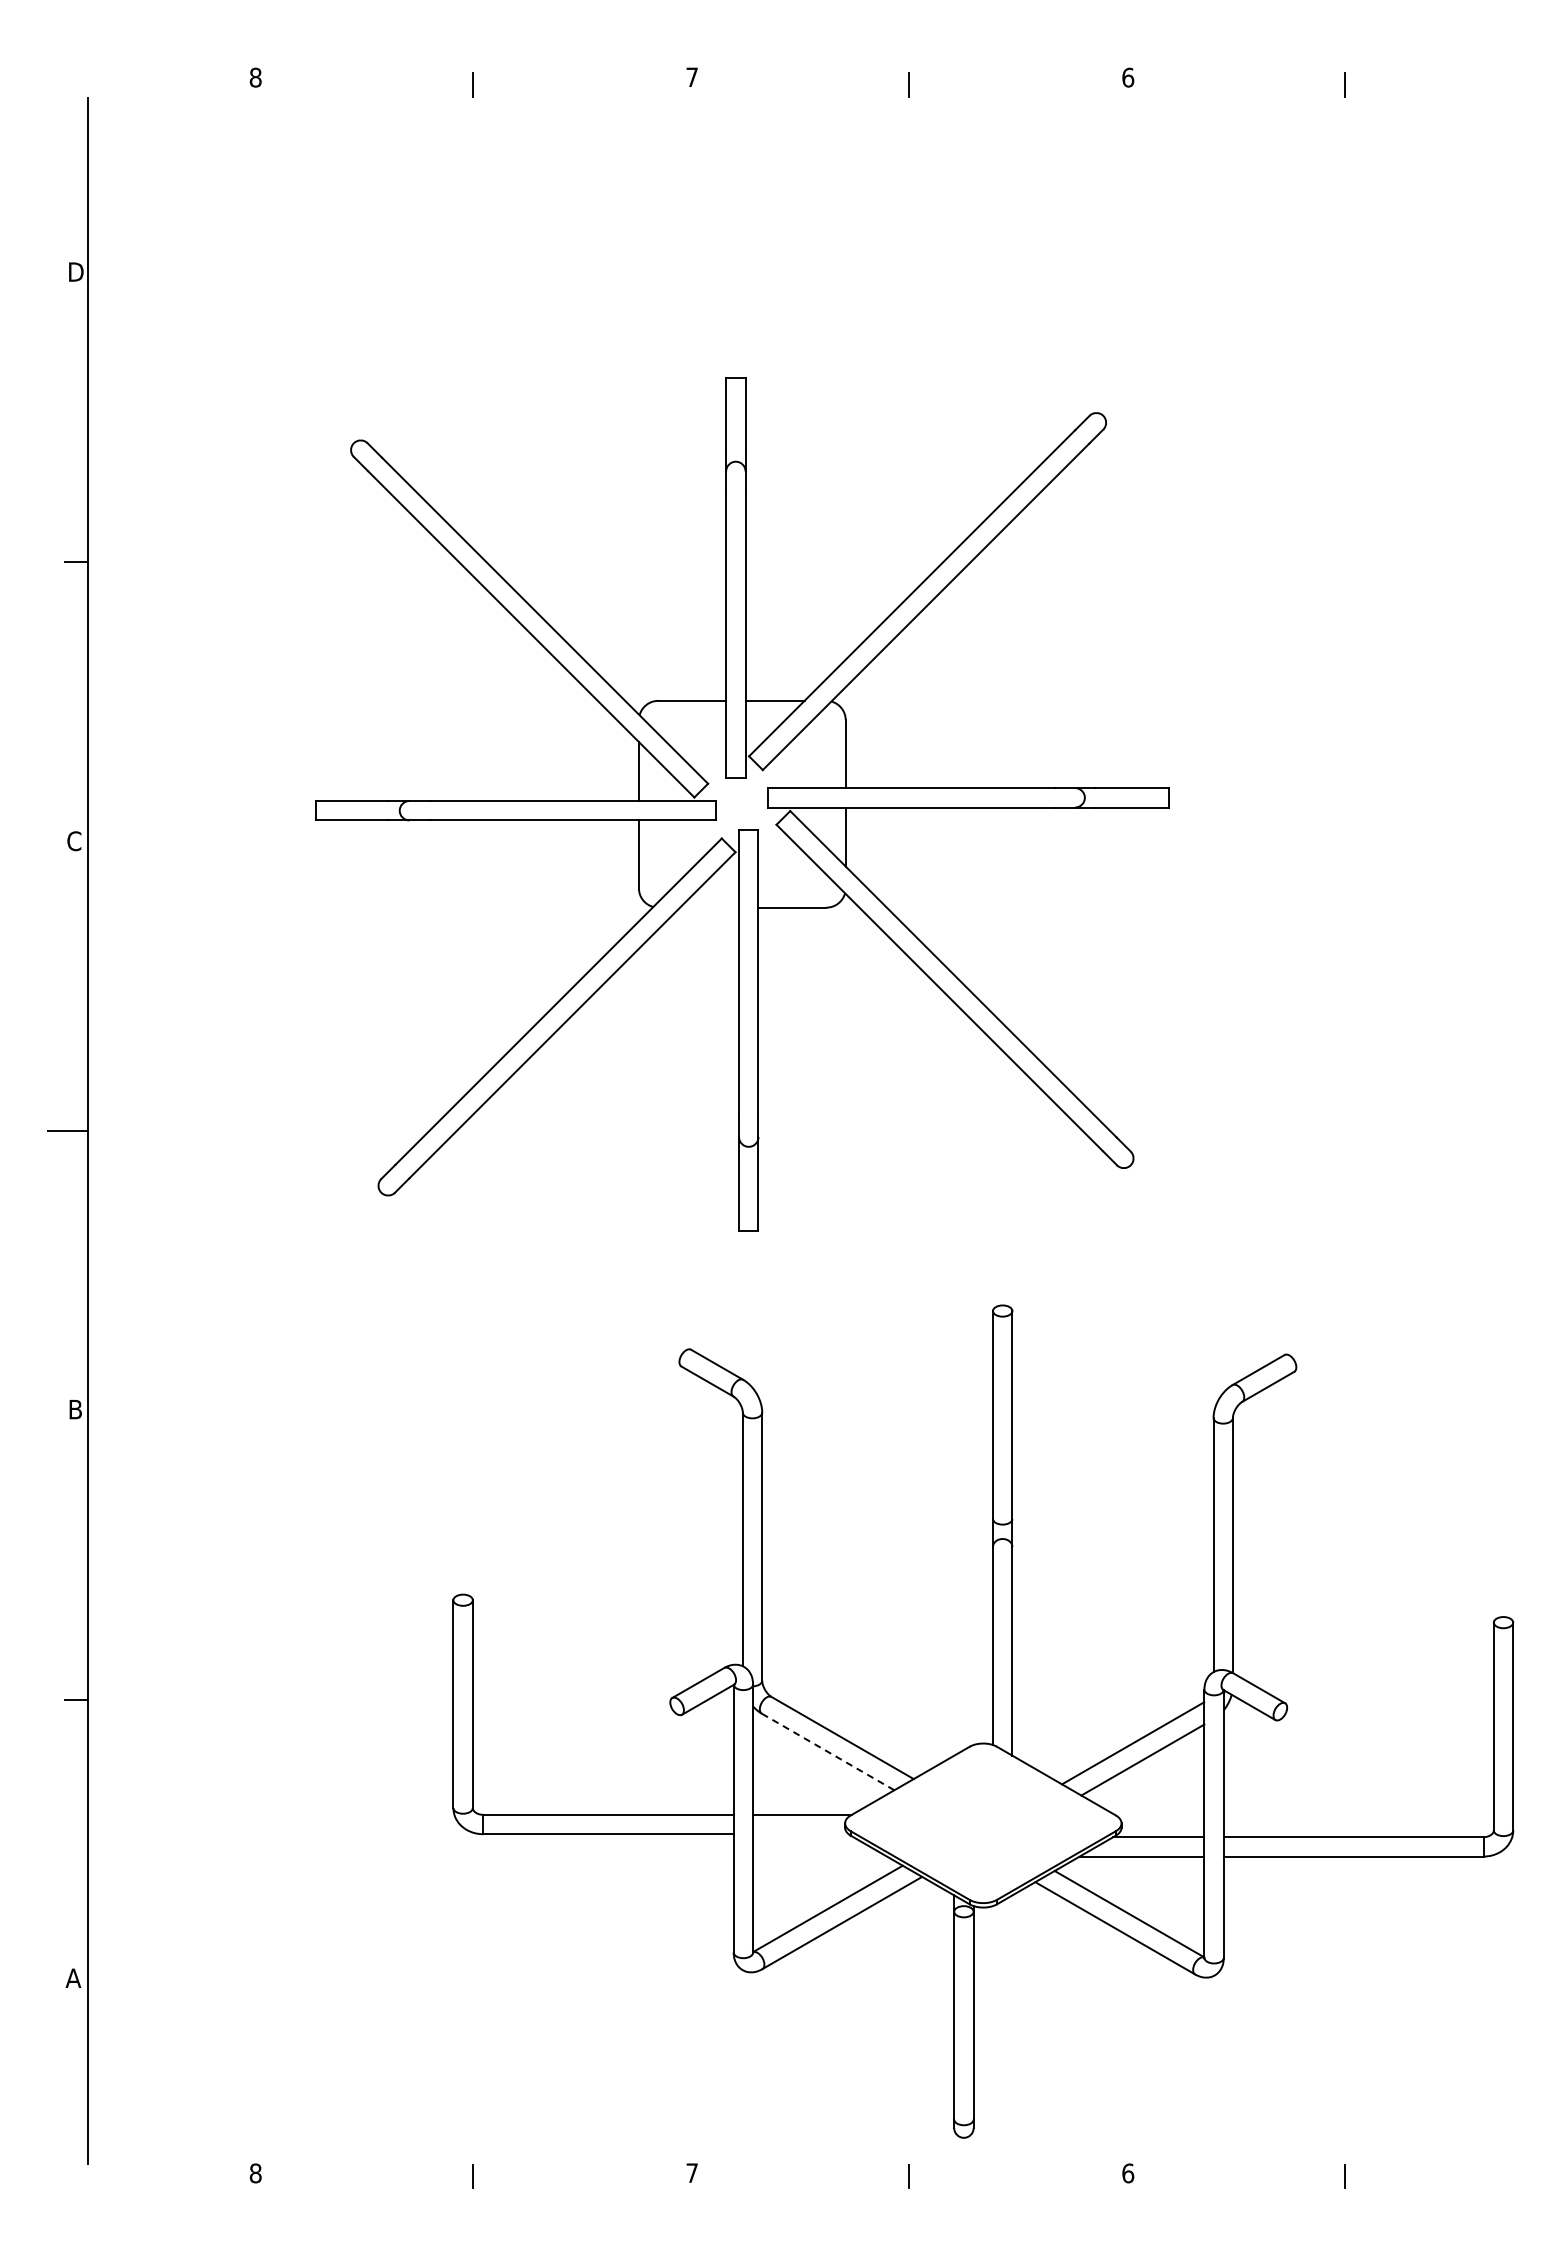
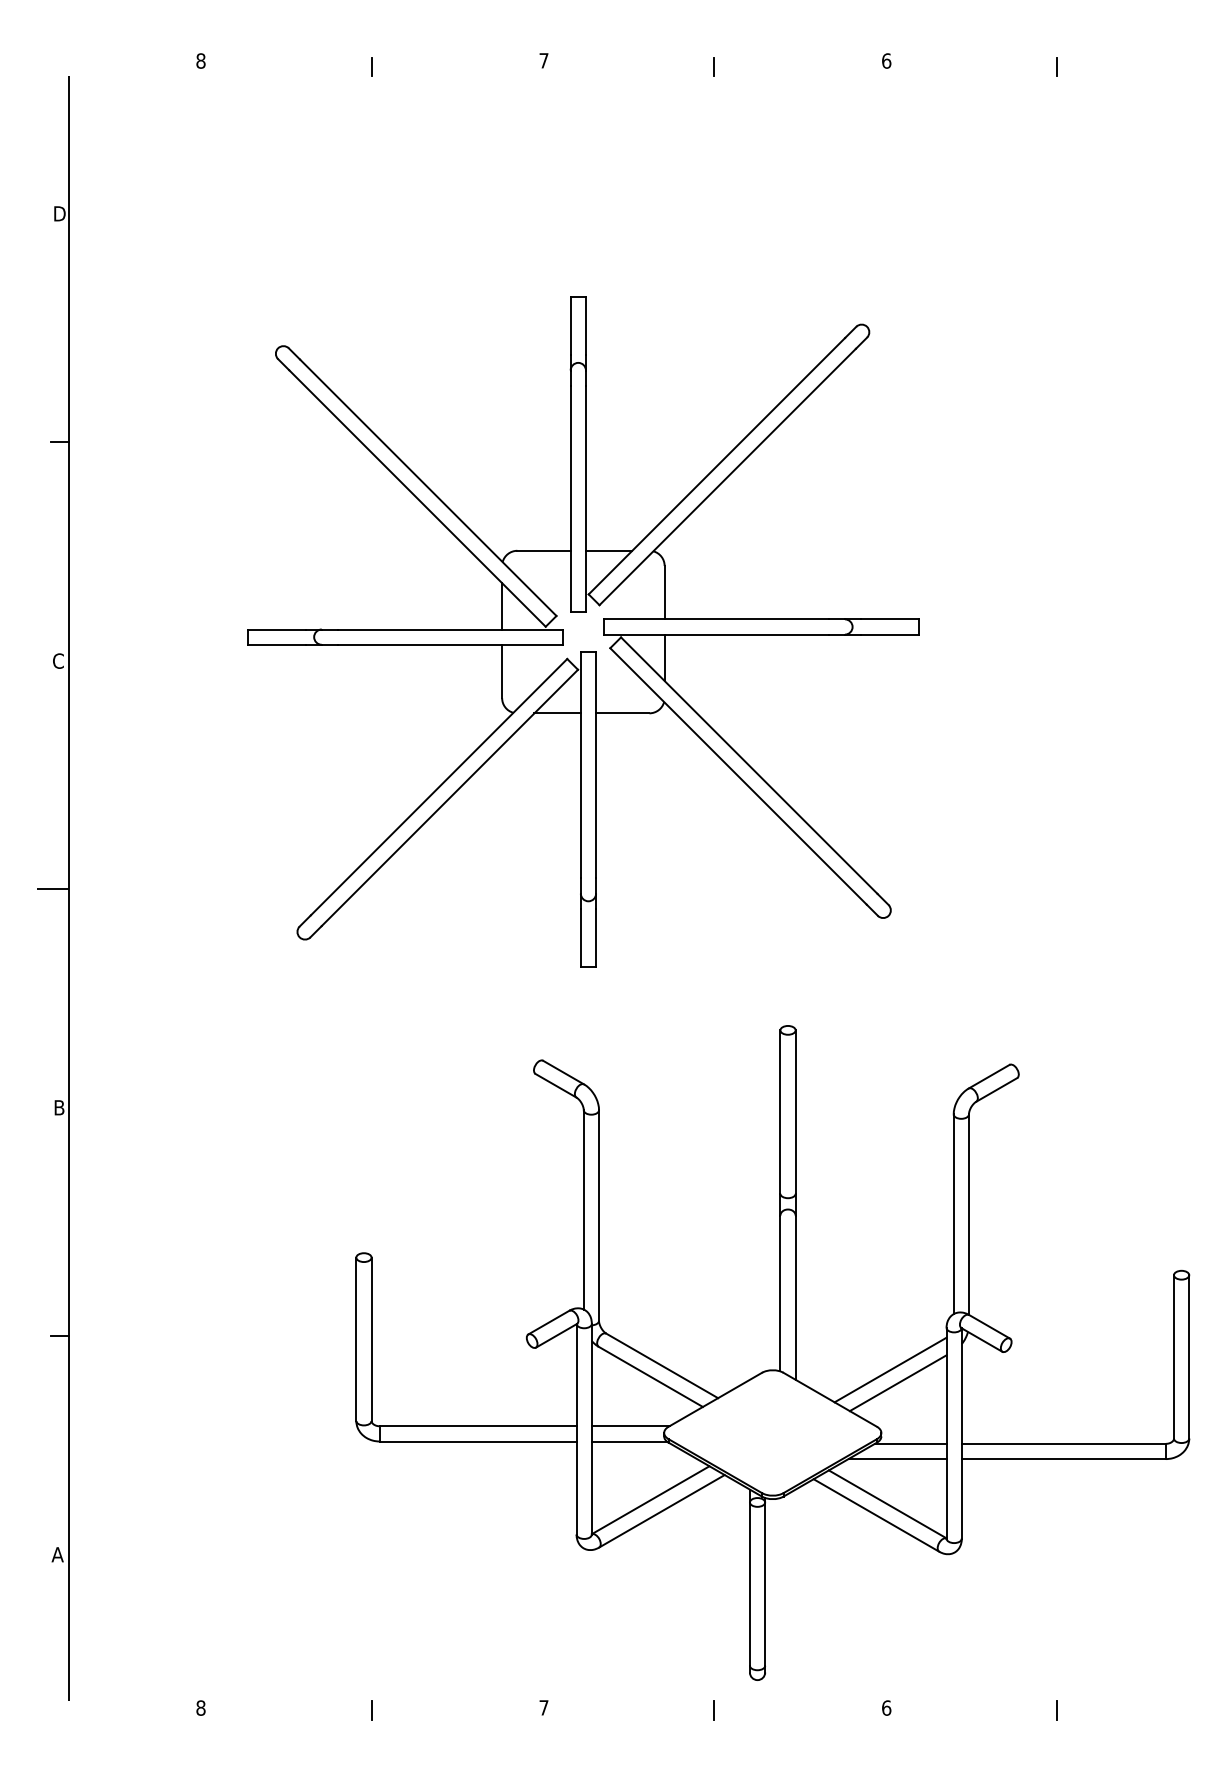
line: (709, 907) -> (557, 713), added
line: (828, 1751) -> (651, 1376), dashed -> solid
line: (800, 1834) -> (629, 1441), added

